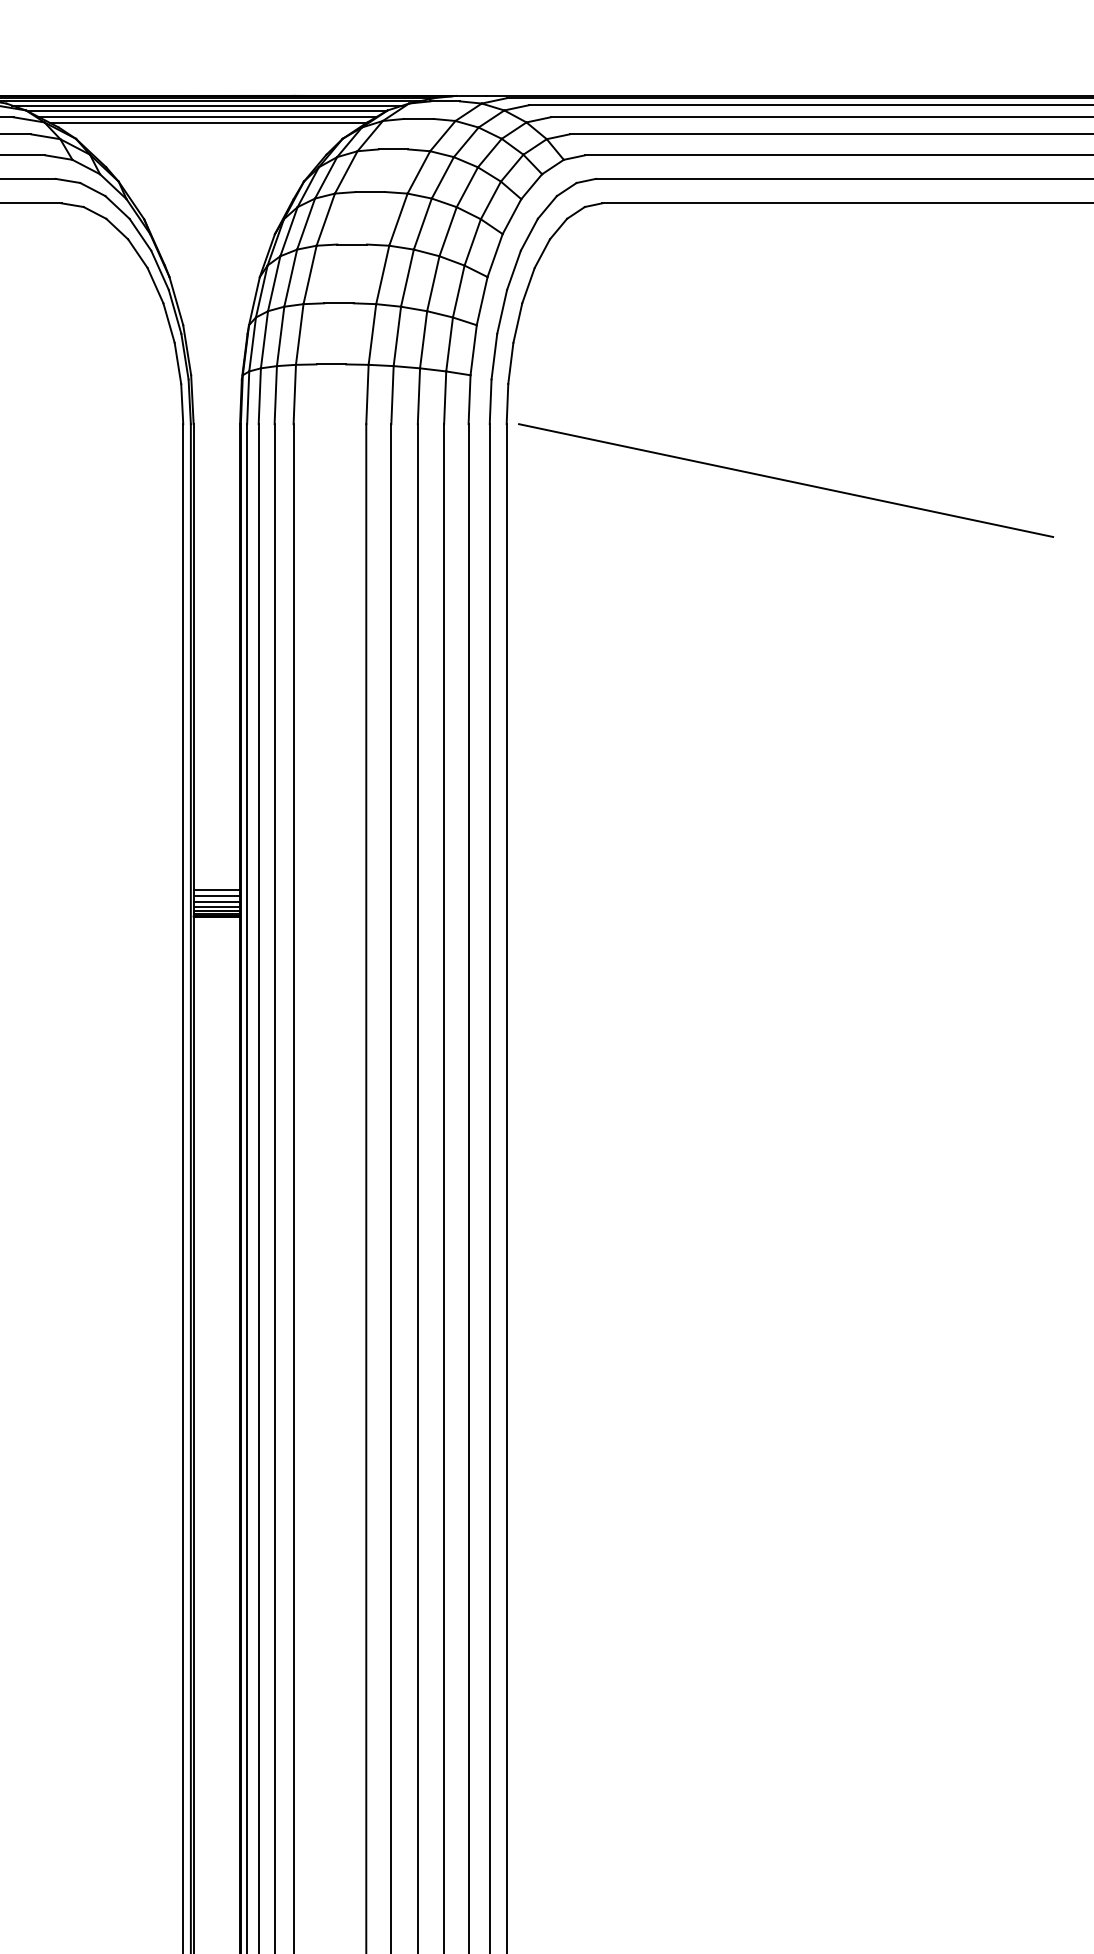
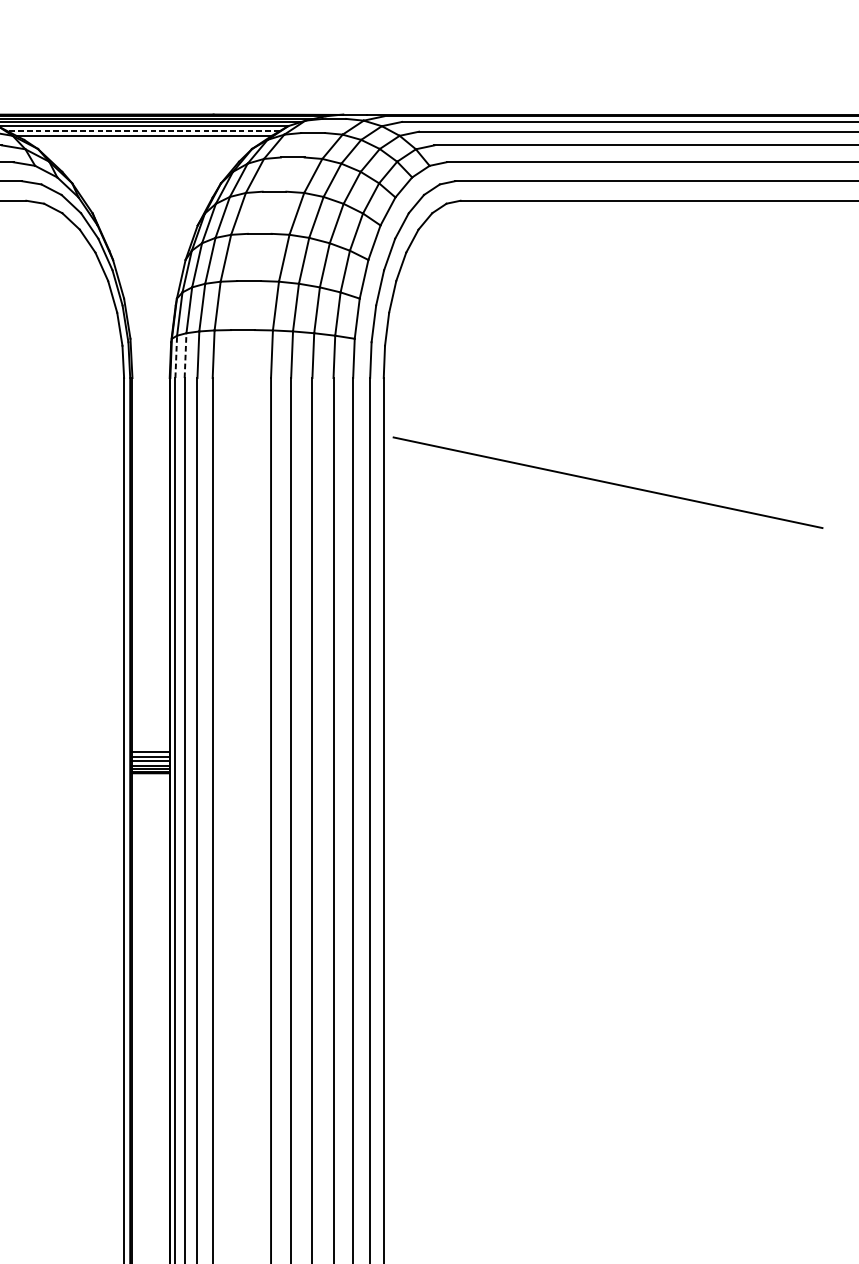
line: (207, 116) -> (143, 131), solid -> dashed
line: (259, 396) -> (185, 355), solid -> dashed
line: (248, 397) -> (176, 356), solid -> dashed
line: (786, 480) -> (608, 482), moved

